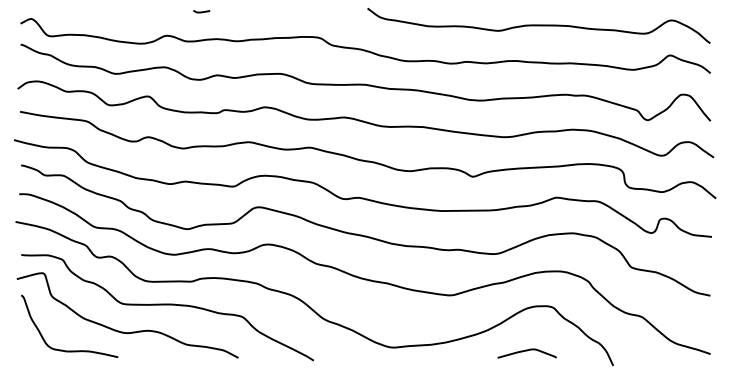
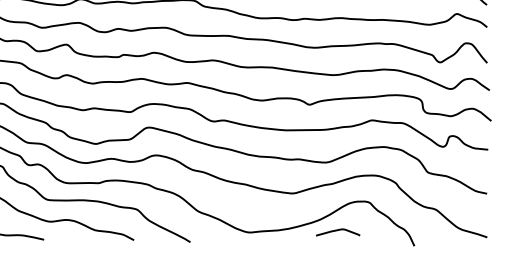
curve: (526, 351) -> (337, 230), moved

